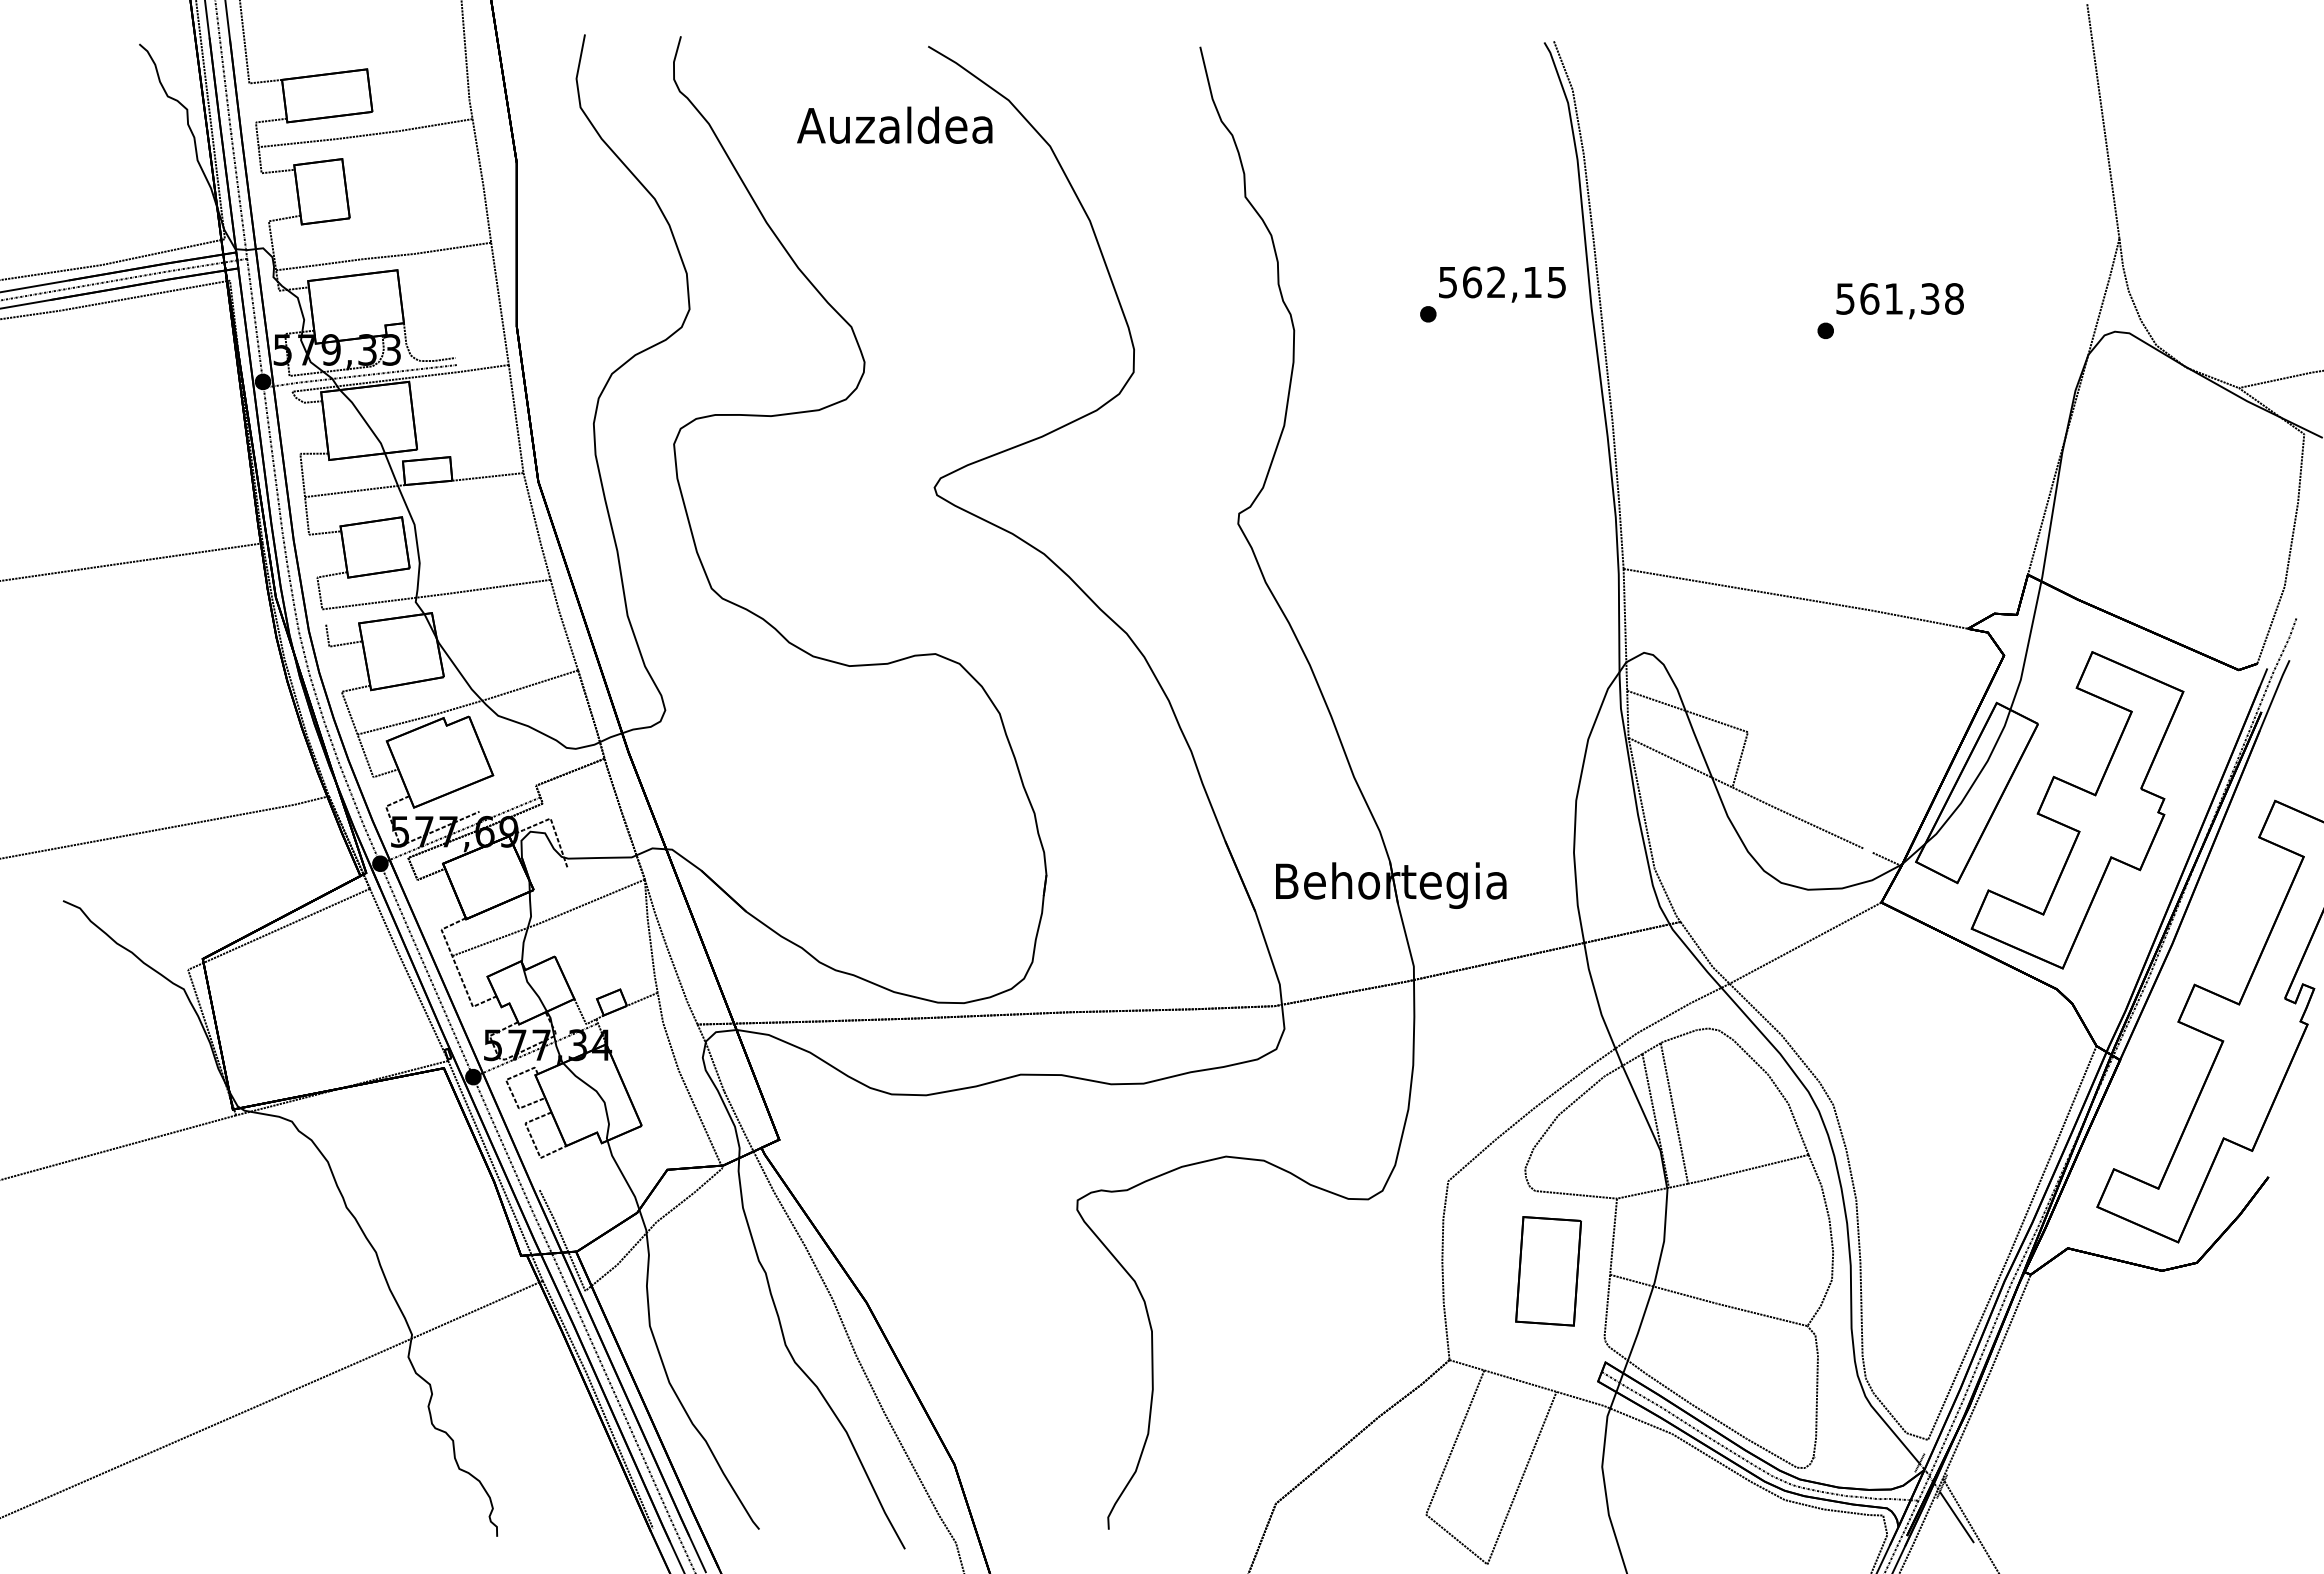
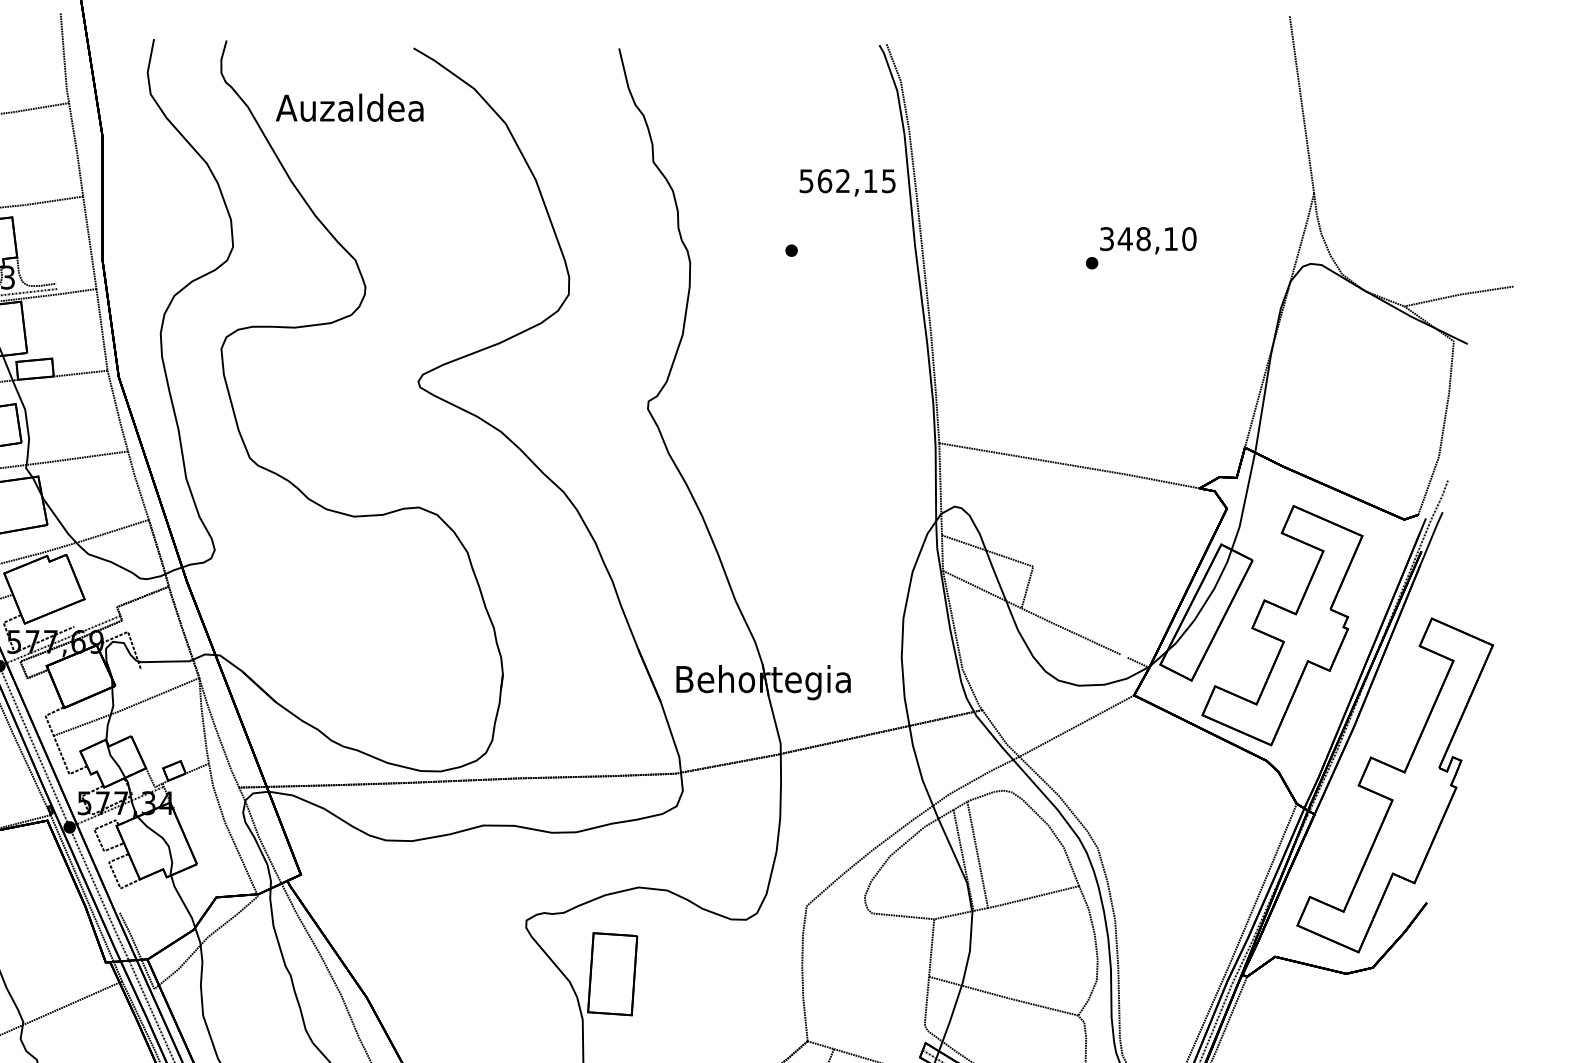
text: (894, 124) -> (349, 107), moved
text: (1502, 284) -> (847, 182), moved
text: (1900, 298) -> (1148, 238), 561,38 -> 348,10
part: (1548, 1271) -> (612, 974), moved

